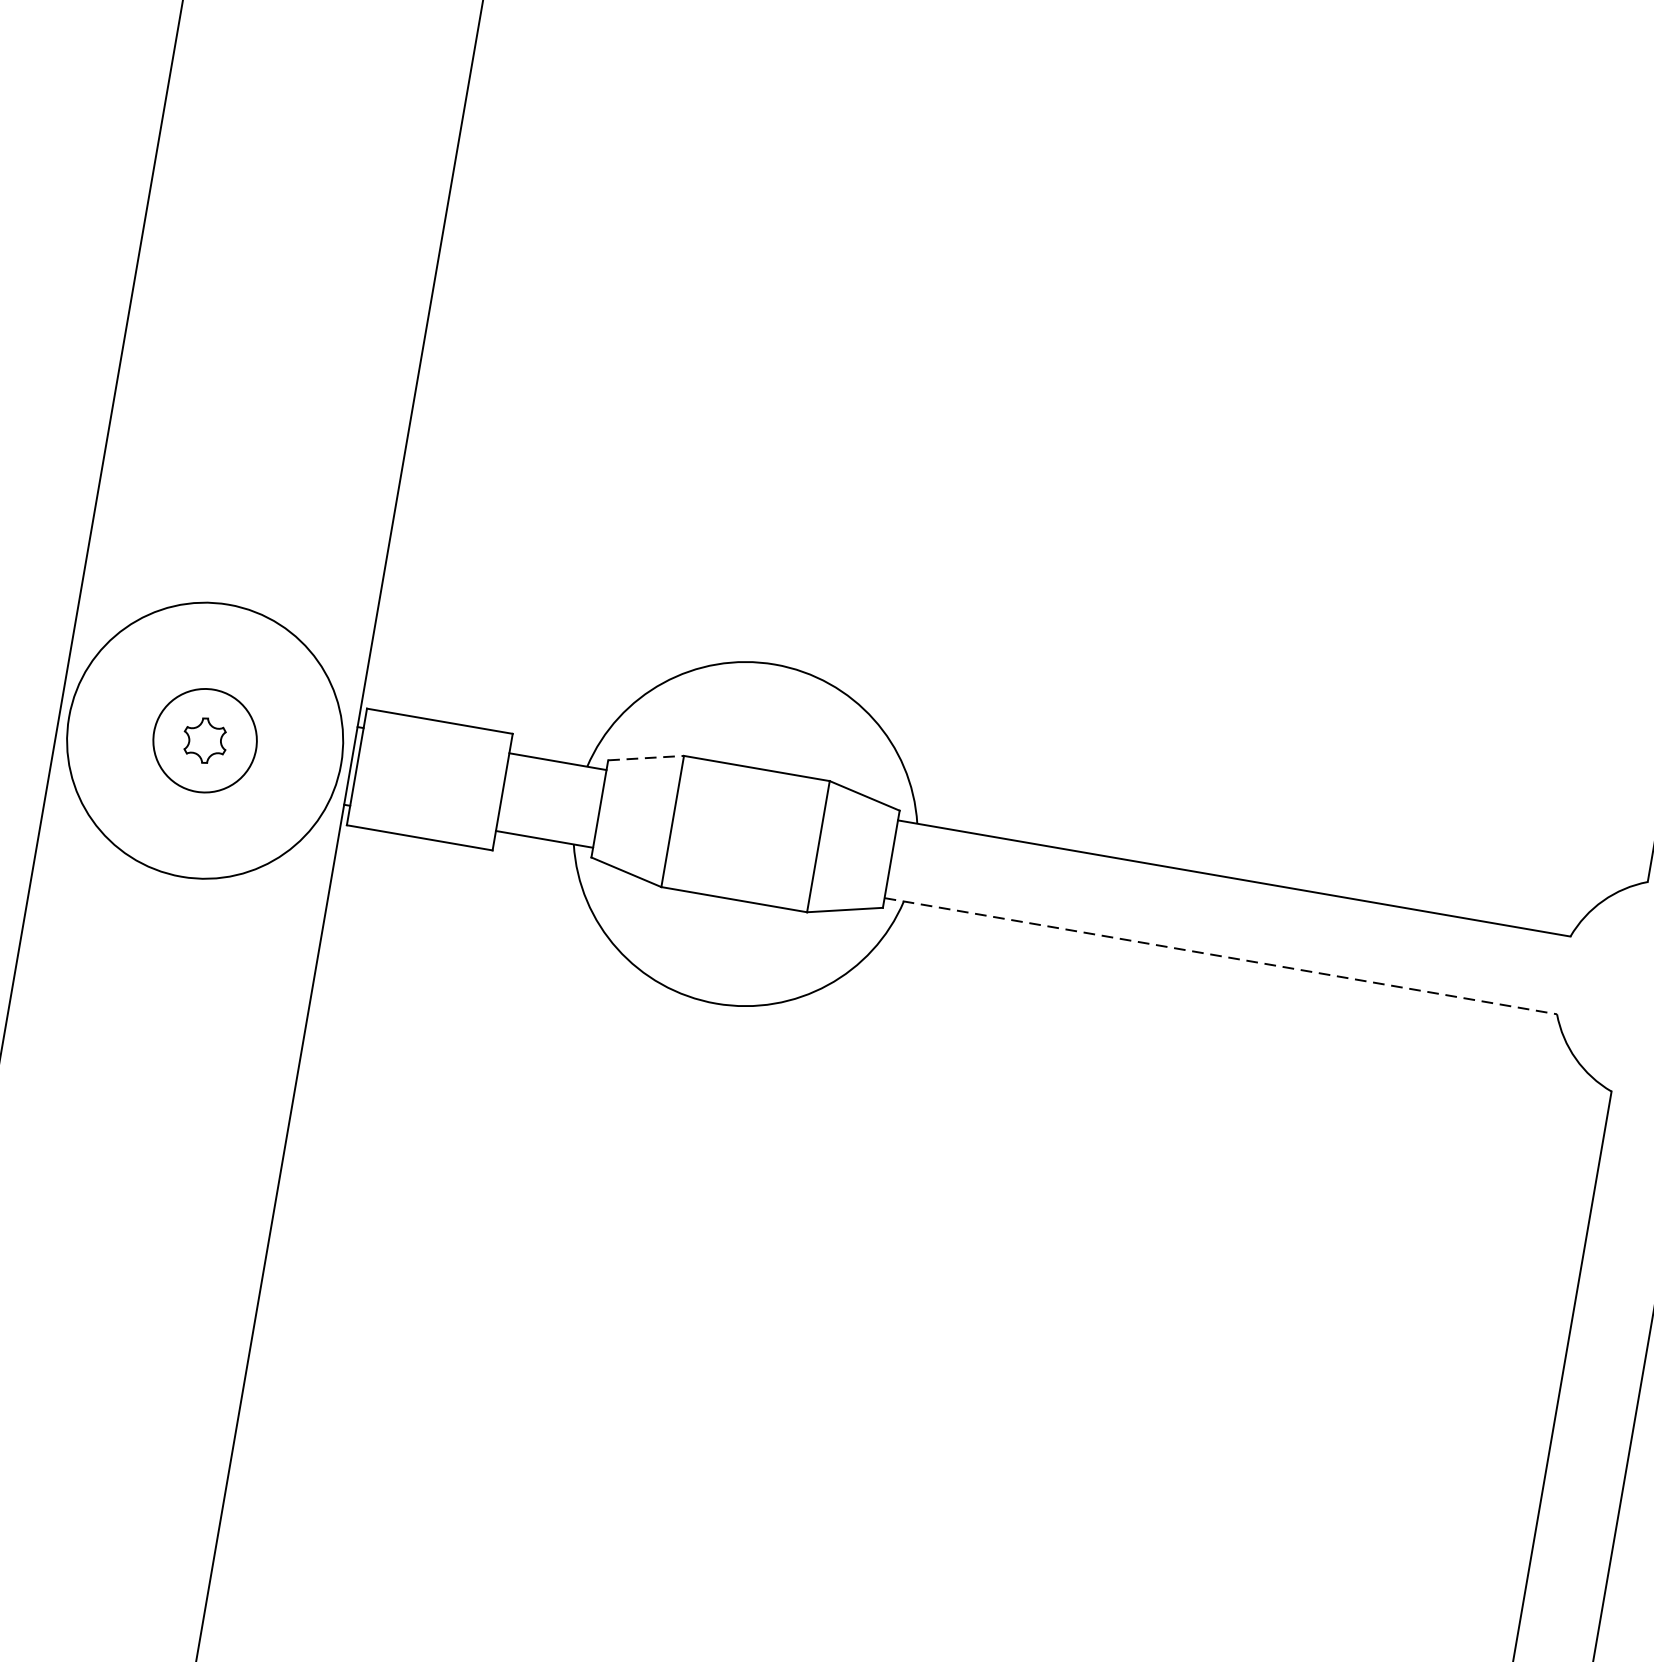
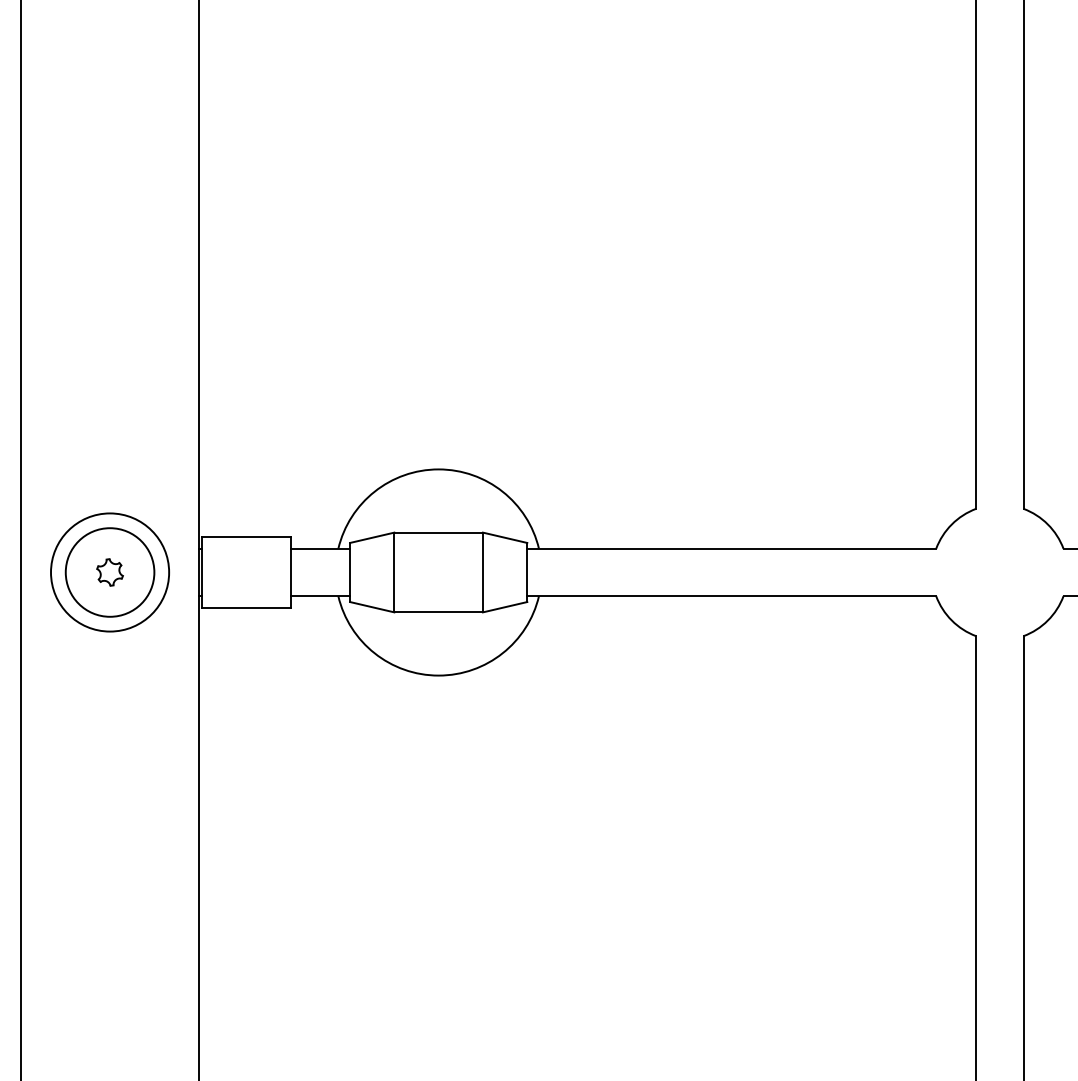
circle: (204, 740) -> (109, 572), size x1.43
circle: (205, 740) -> (110, 572), size x0.71
line: (646, 757) -> (372, 537), dashed -> solid
line: (1221, 957) -> (732, 596), dashed -> solid

